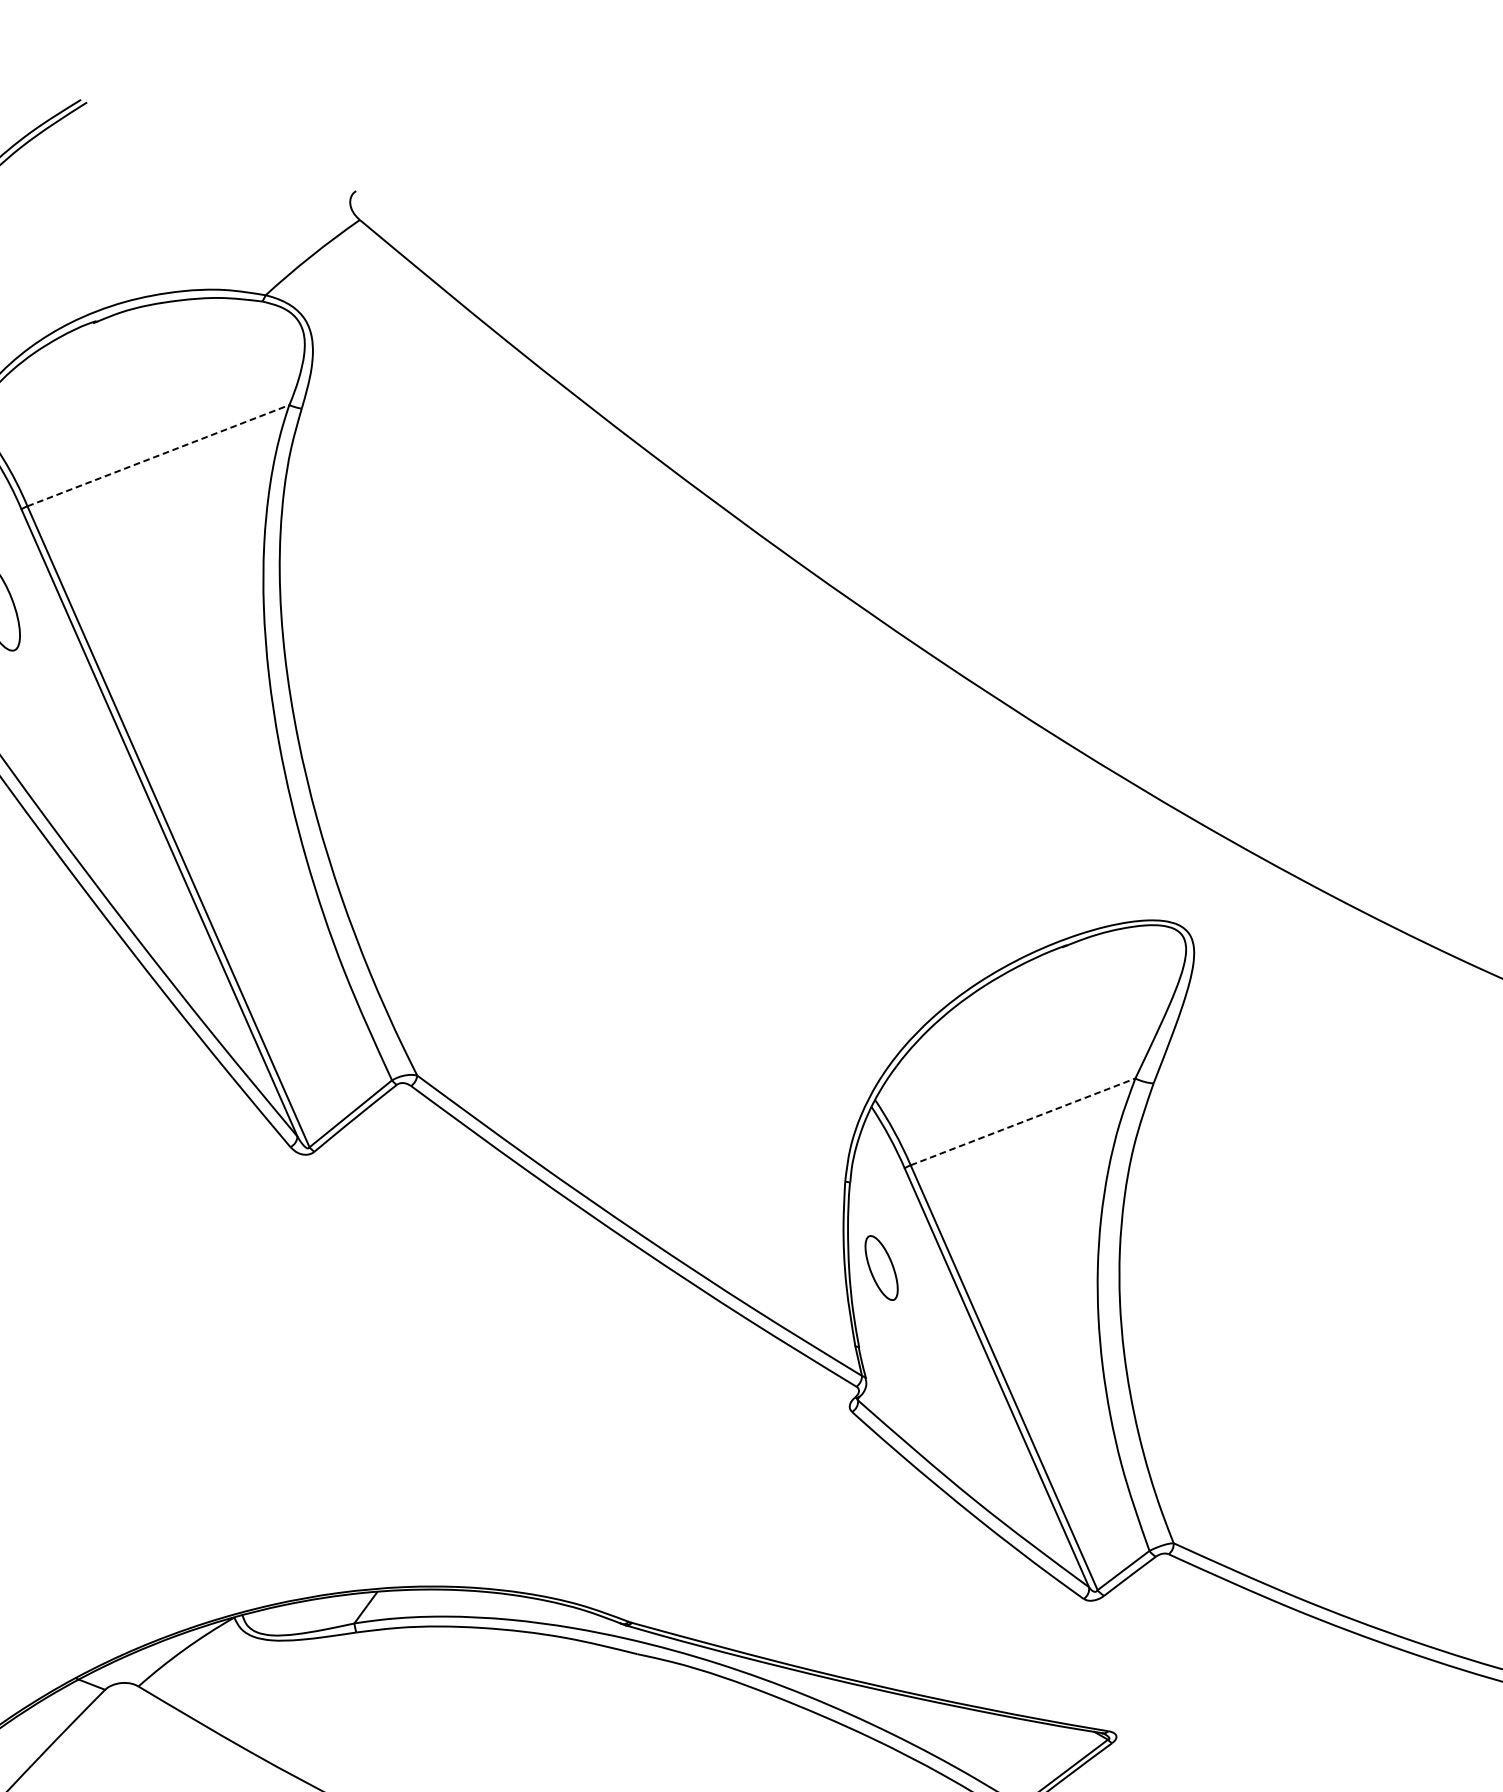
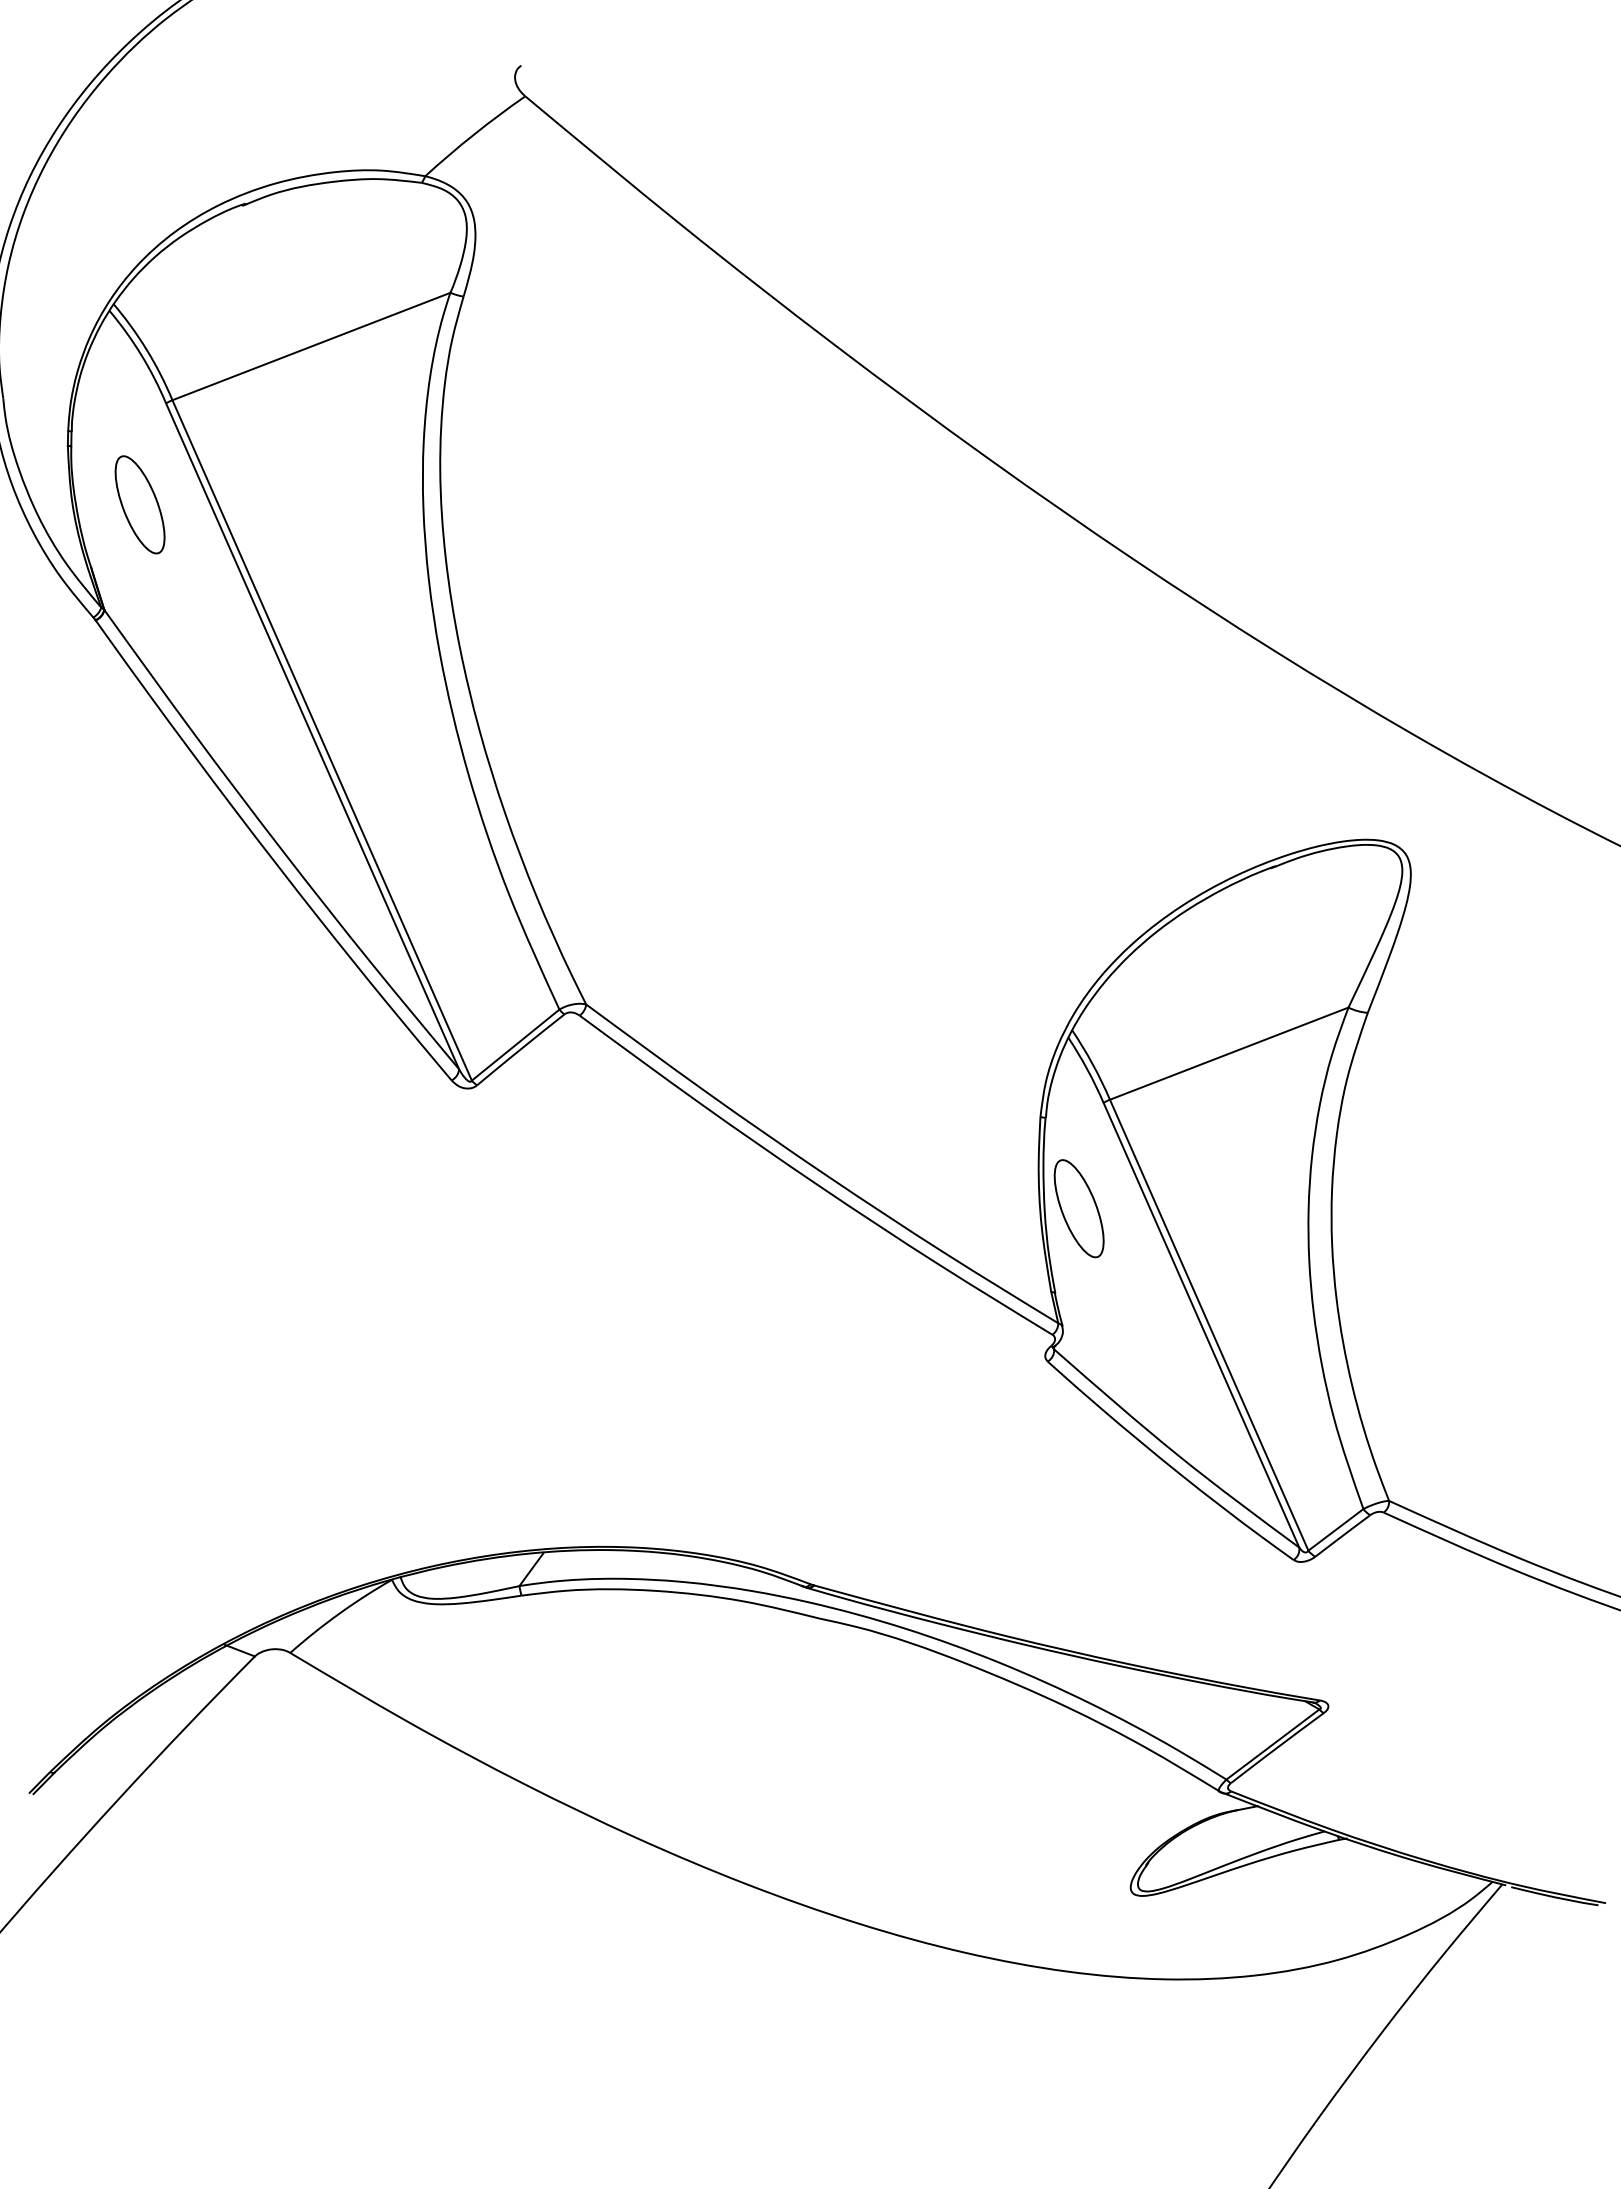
line: (158, 455) -> (311, 346), dashed -> solid
line: (1023, 1121) -> (1229, 1053), dashed -> solid
part: (881, 1267) -> (1078, 1208), size x1.43

